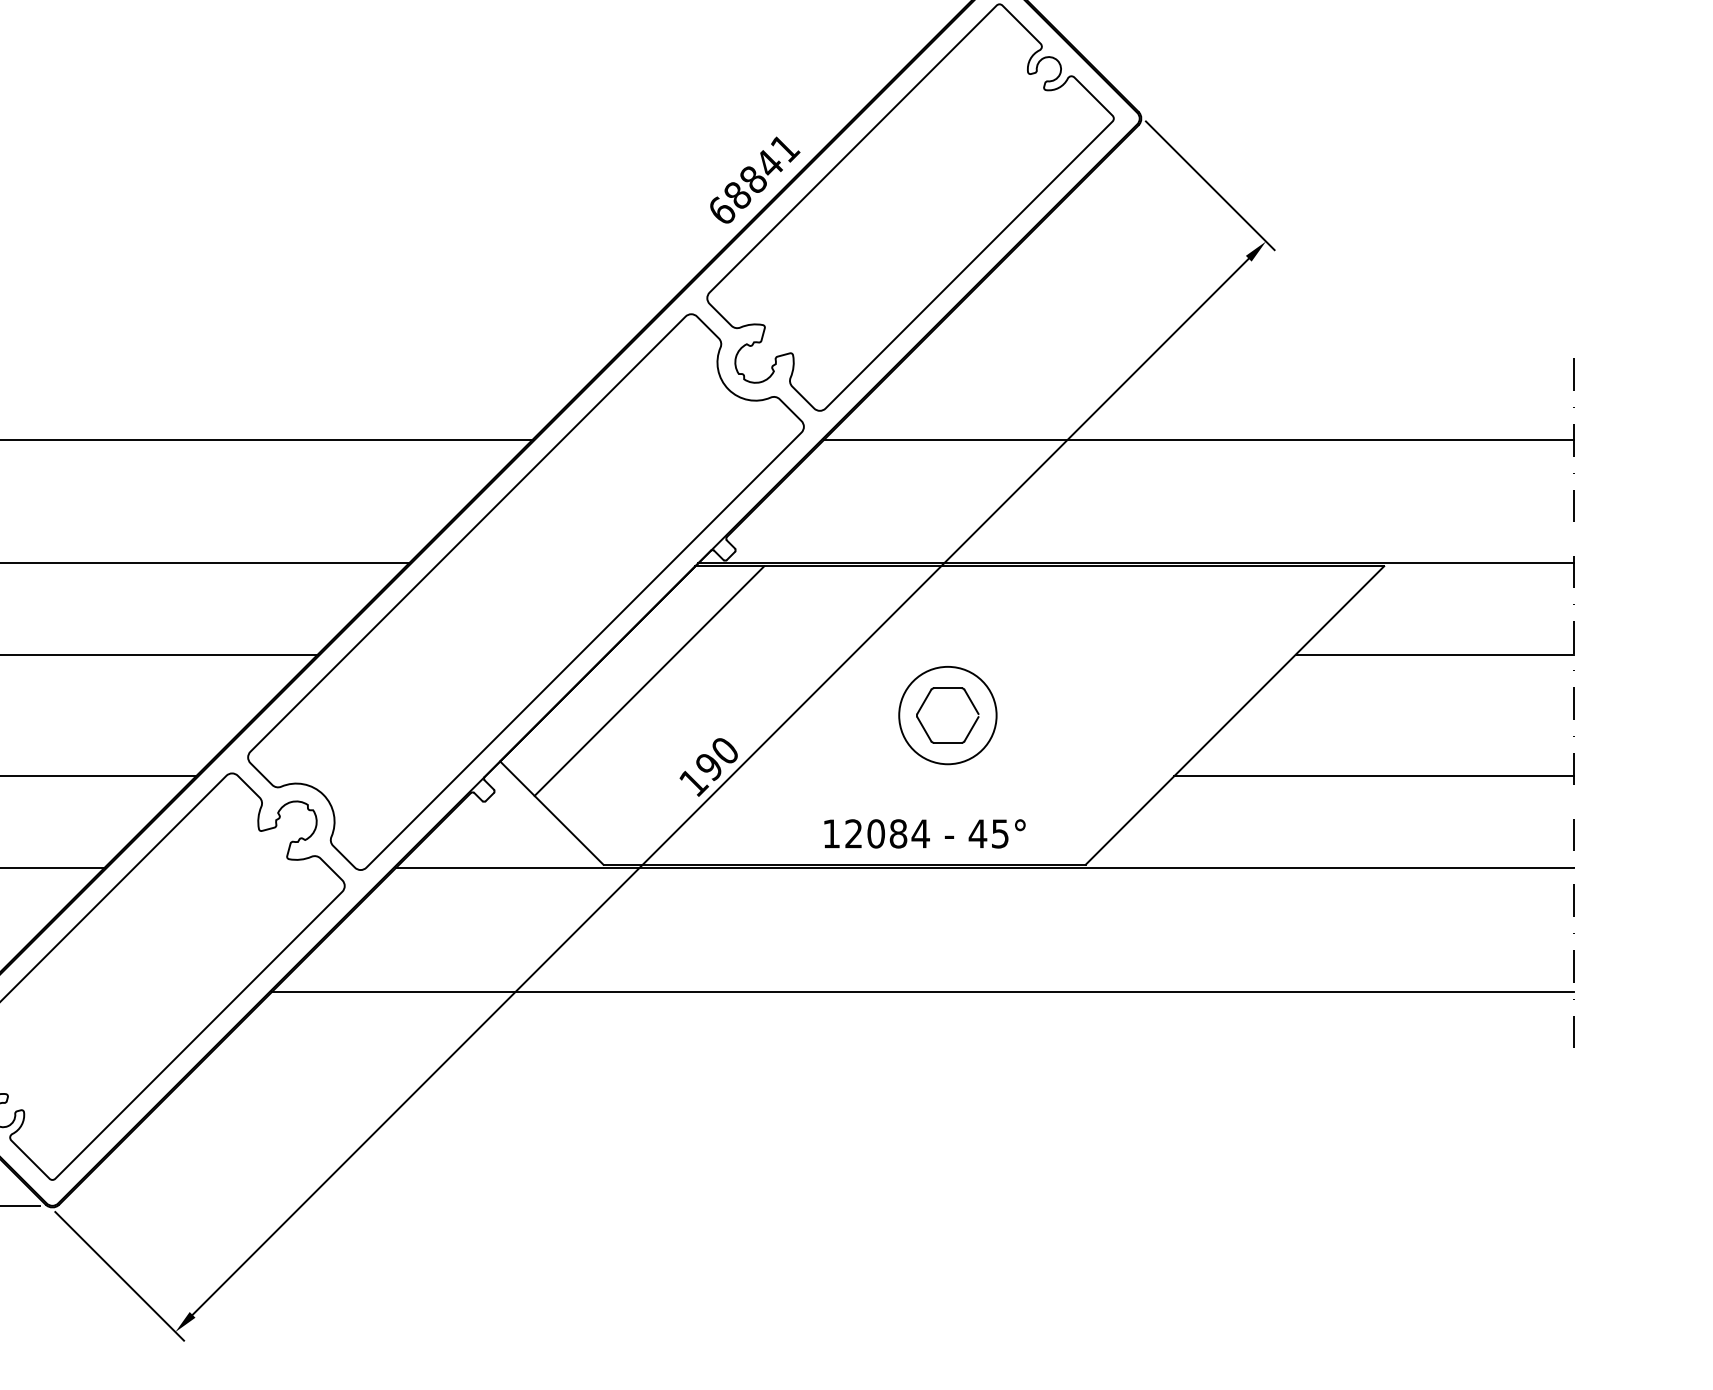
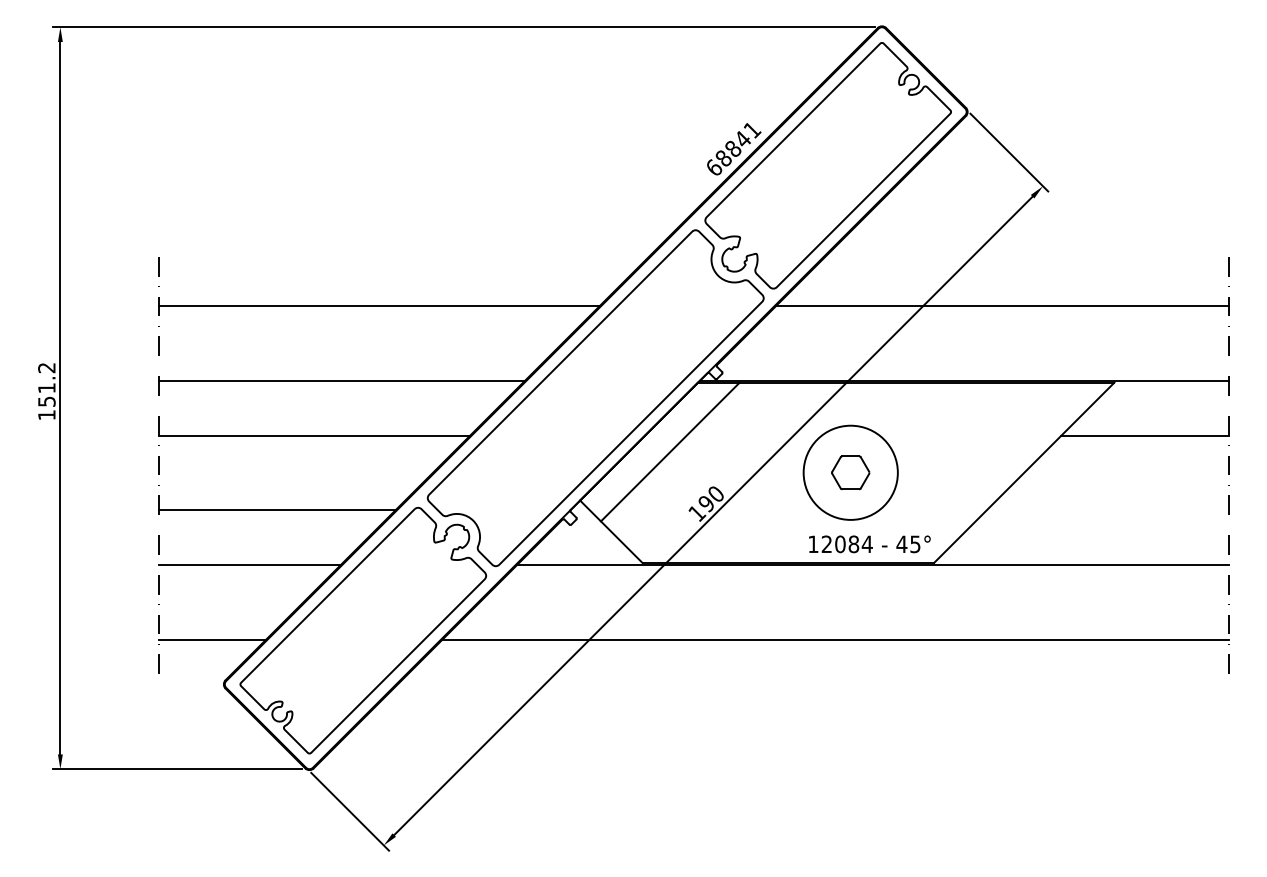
circle: (947, 715) -> (850, 472), size x1.6
line: (1372, 776) -> (1107, 509), removed
text: (924, 834) -> (869, 544), moved

